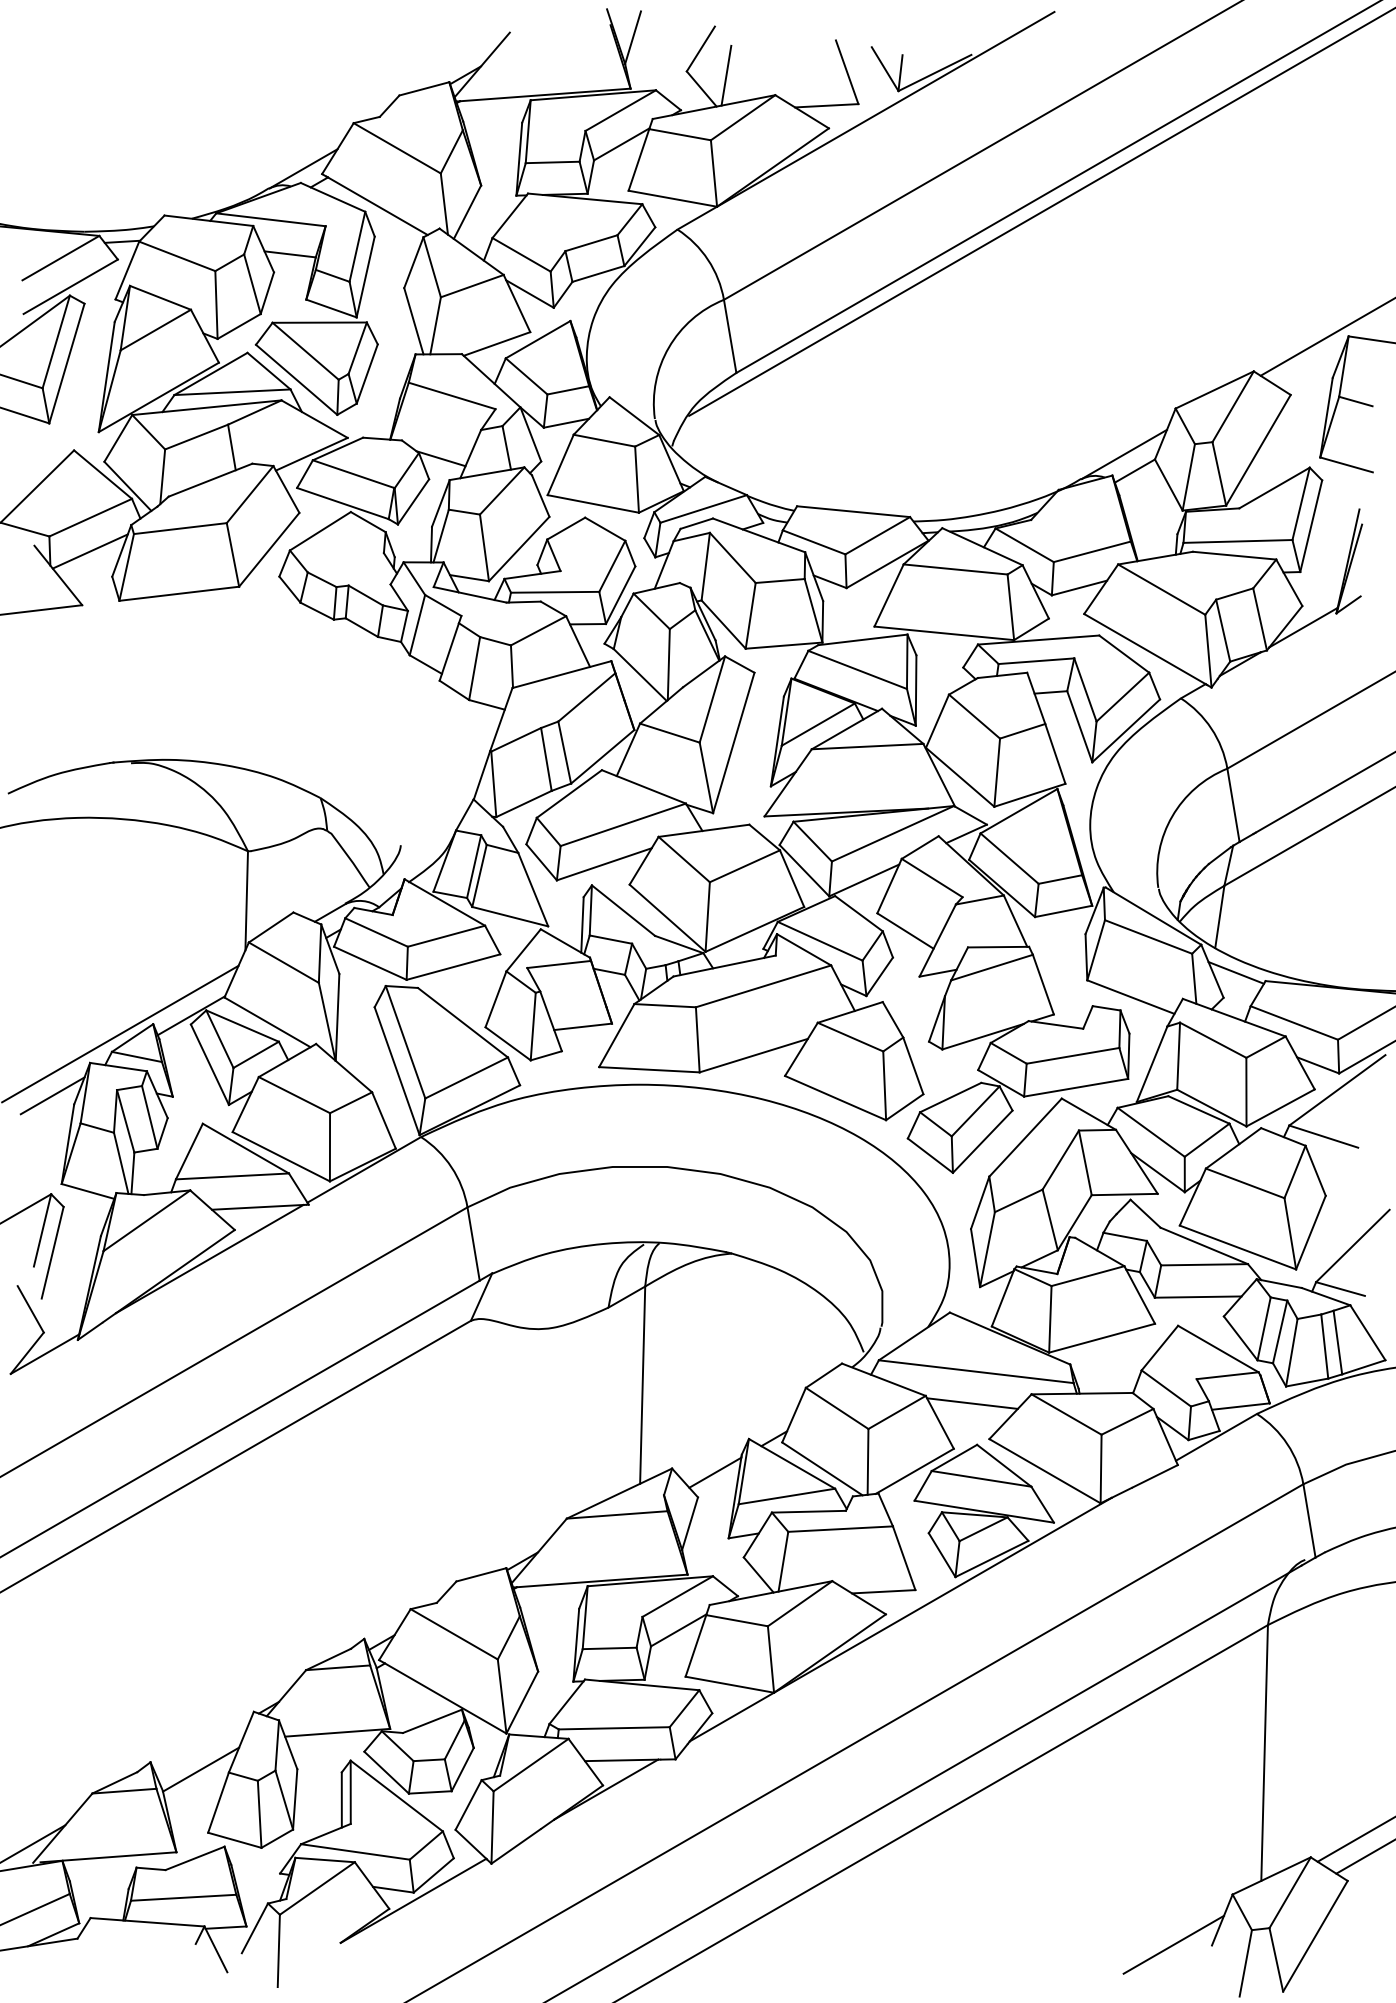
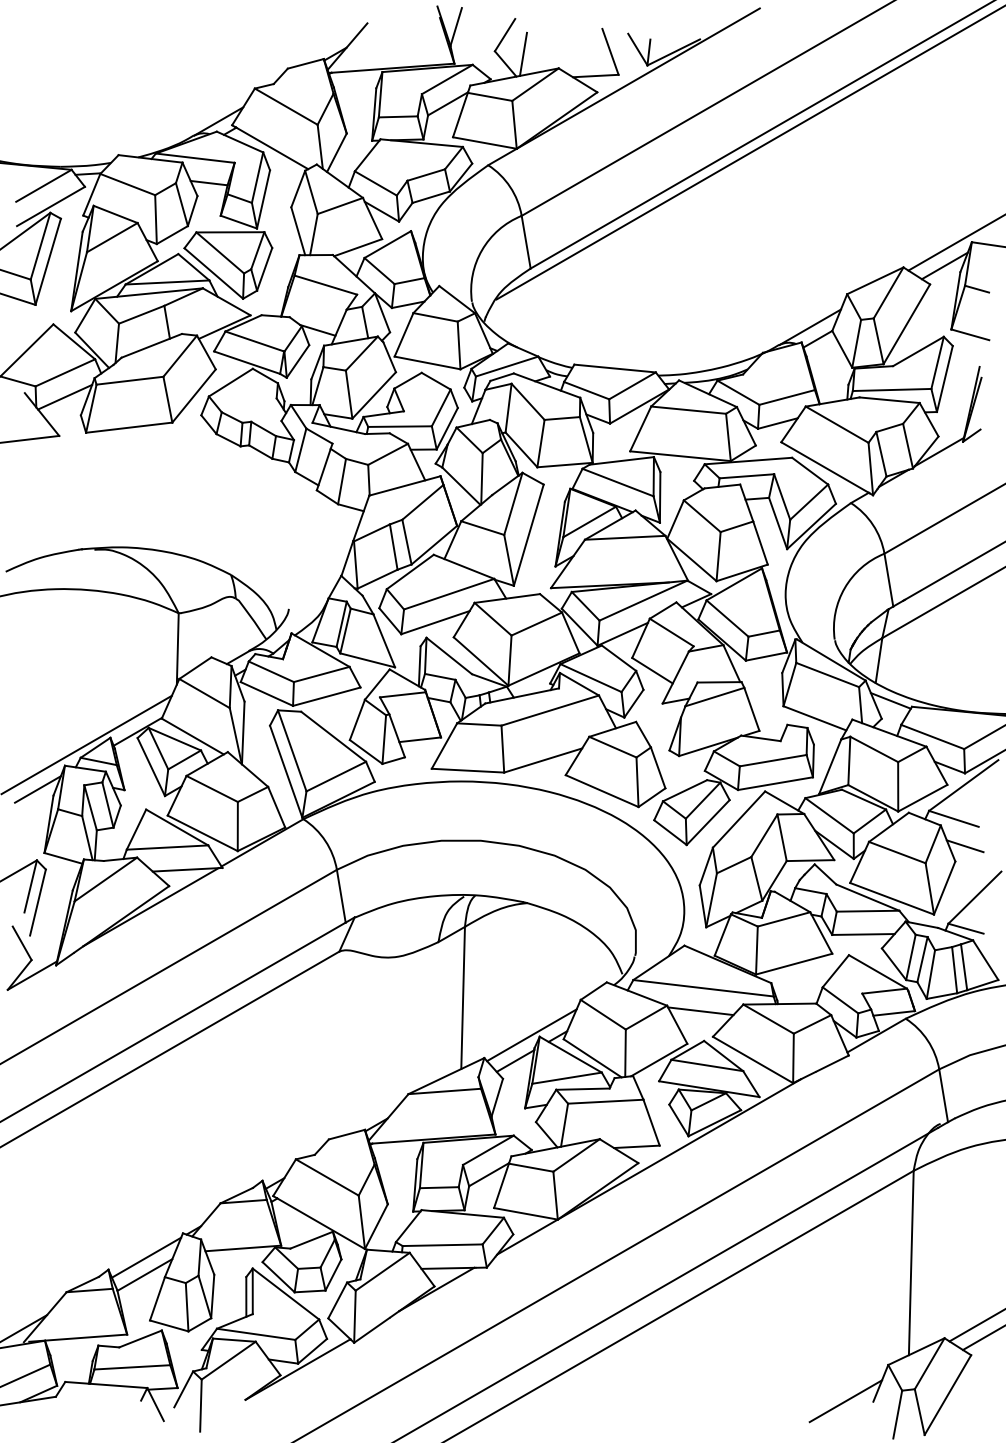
line: (1311, 368) -> (945, 265), added
line: (1338, 1174) -> (964, 846), added
line: (737, 1436) -> (531, 1034), added
line: (203, 1745) -> (146, 1257), added

